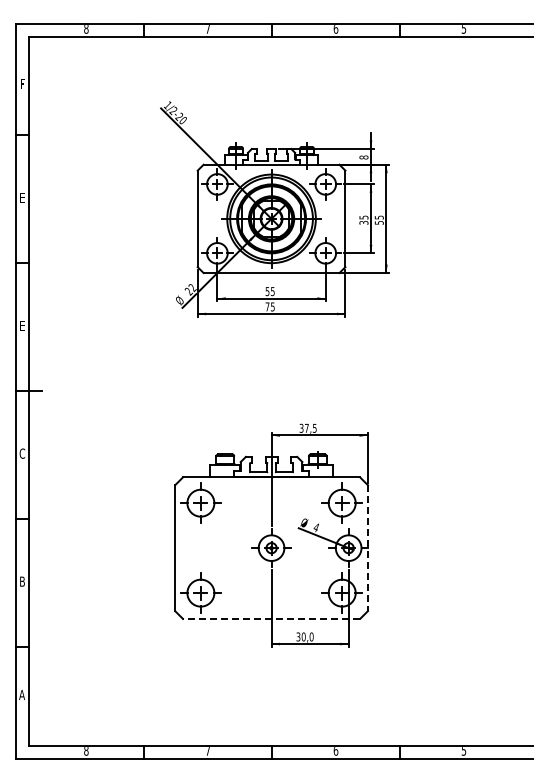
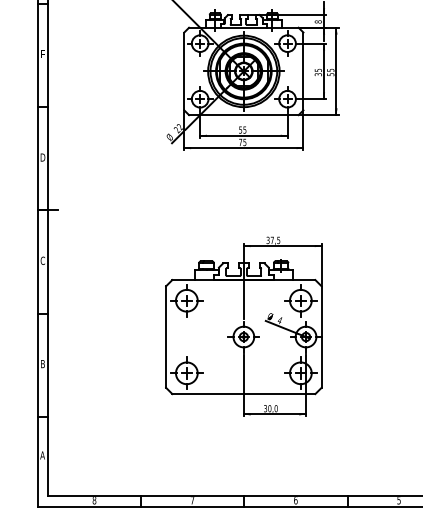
text: (22, 325) -> (42, 157), E -> D
line: (367, 548) -> (321, 337), dashed -> solid
line: (271, 618) -> (243, 393), dashed -> solid

